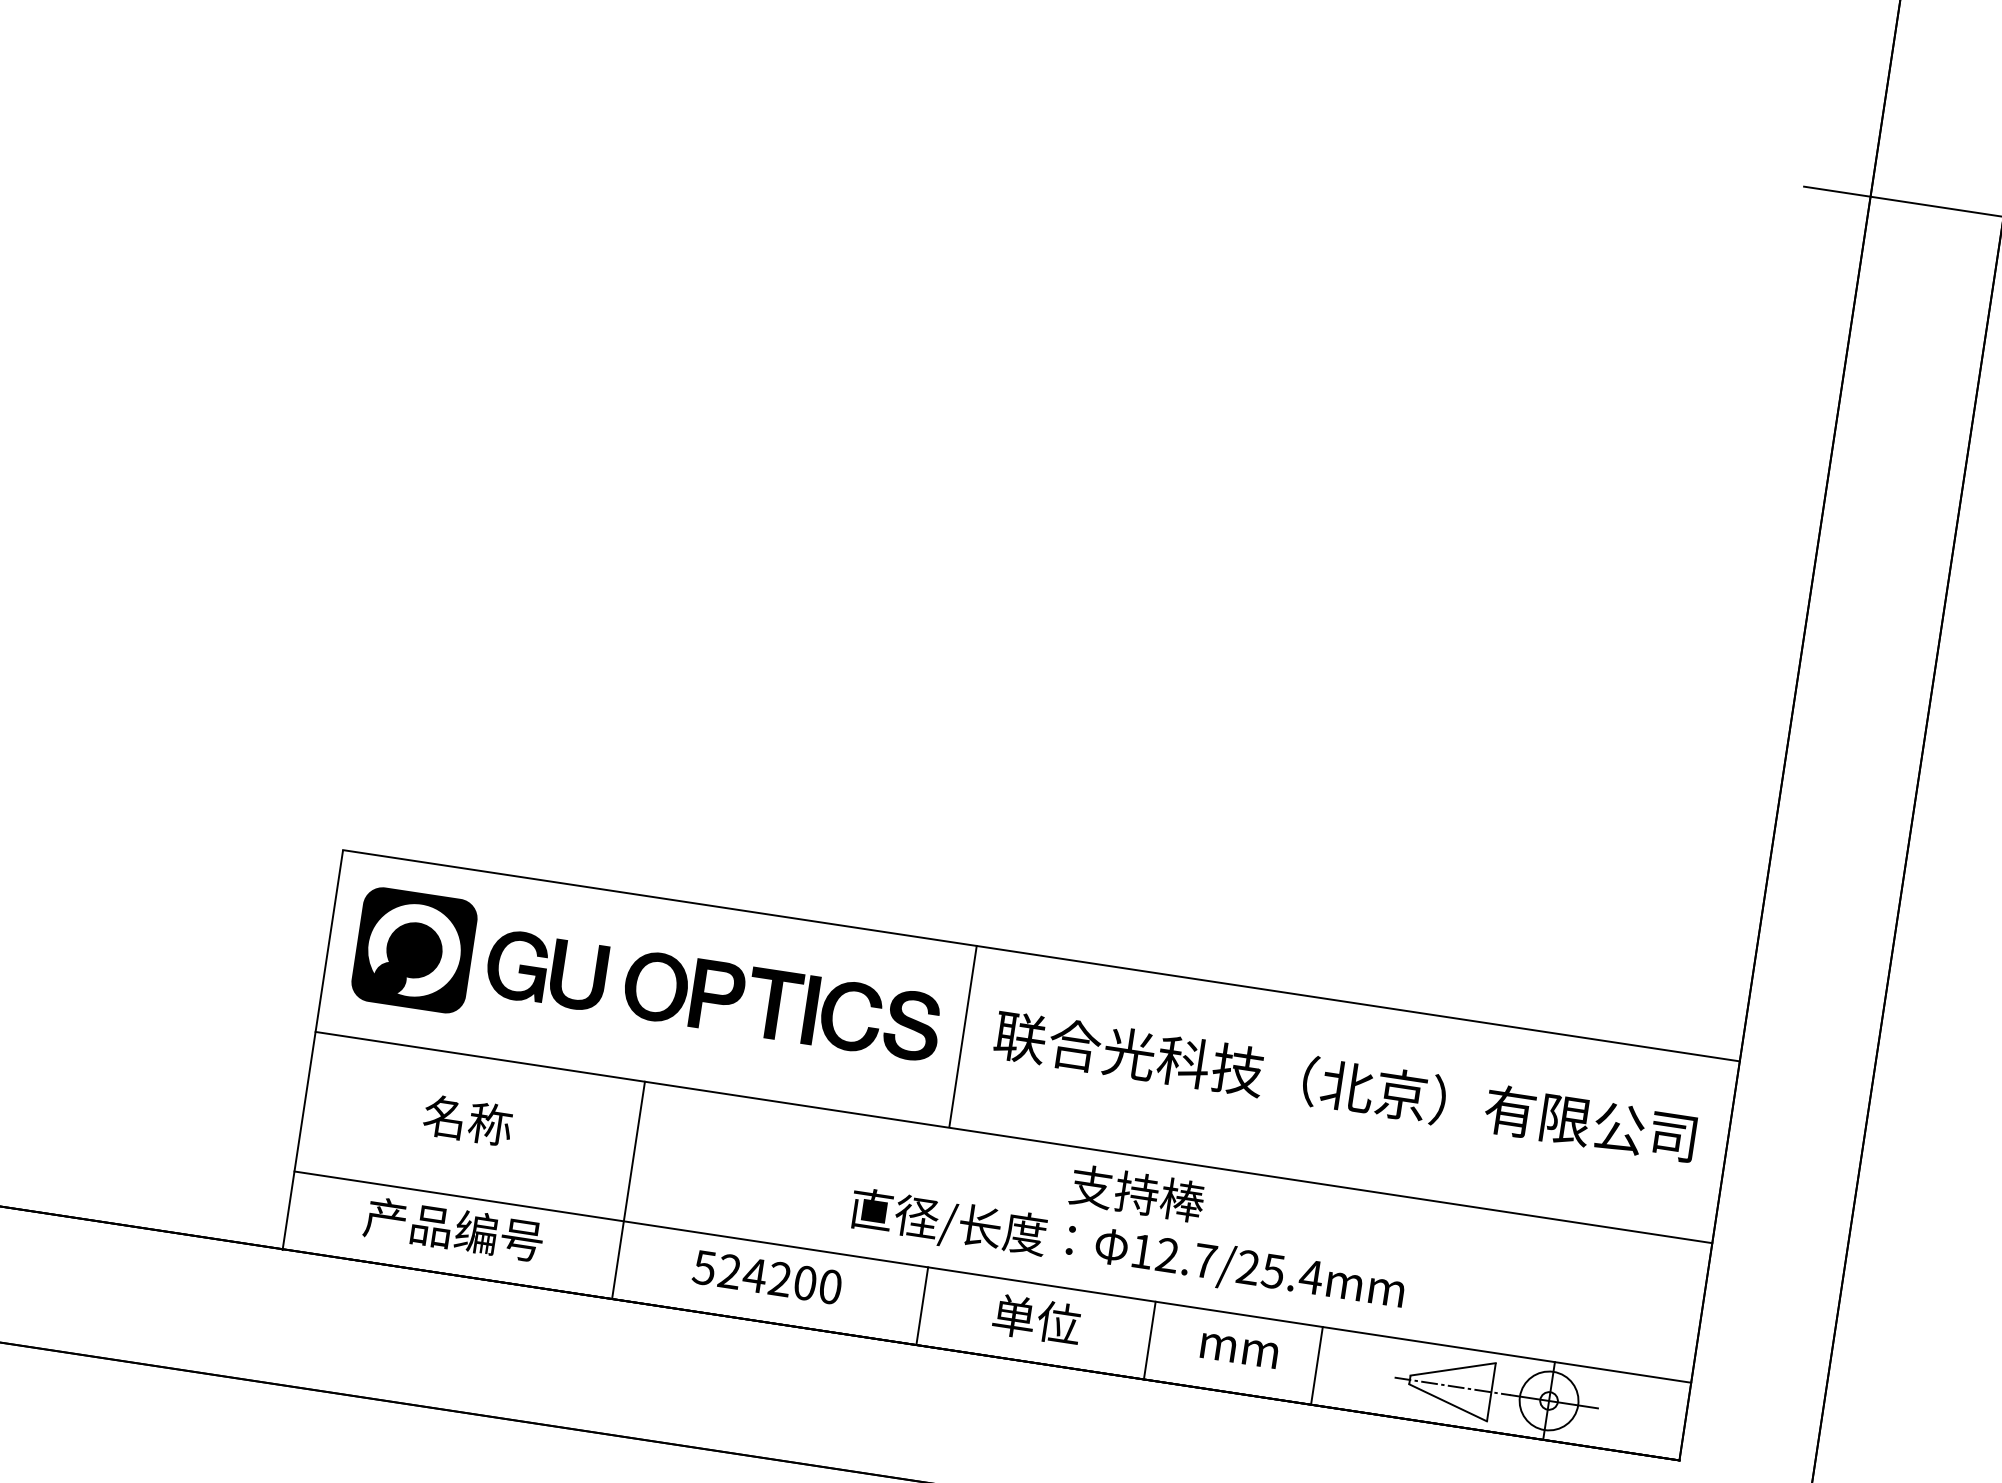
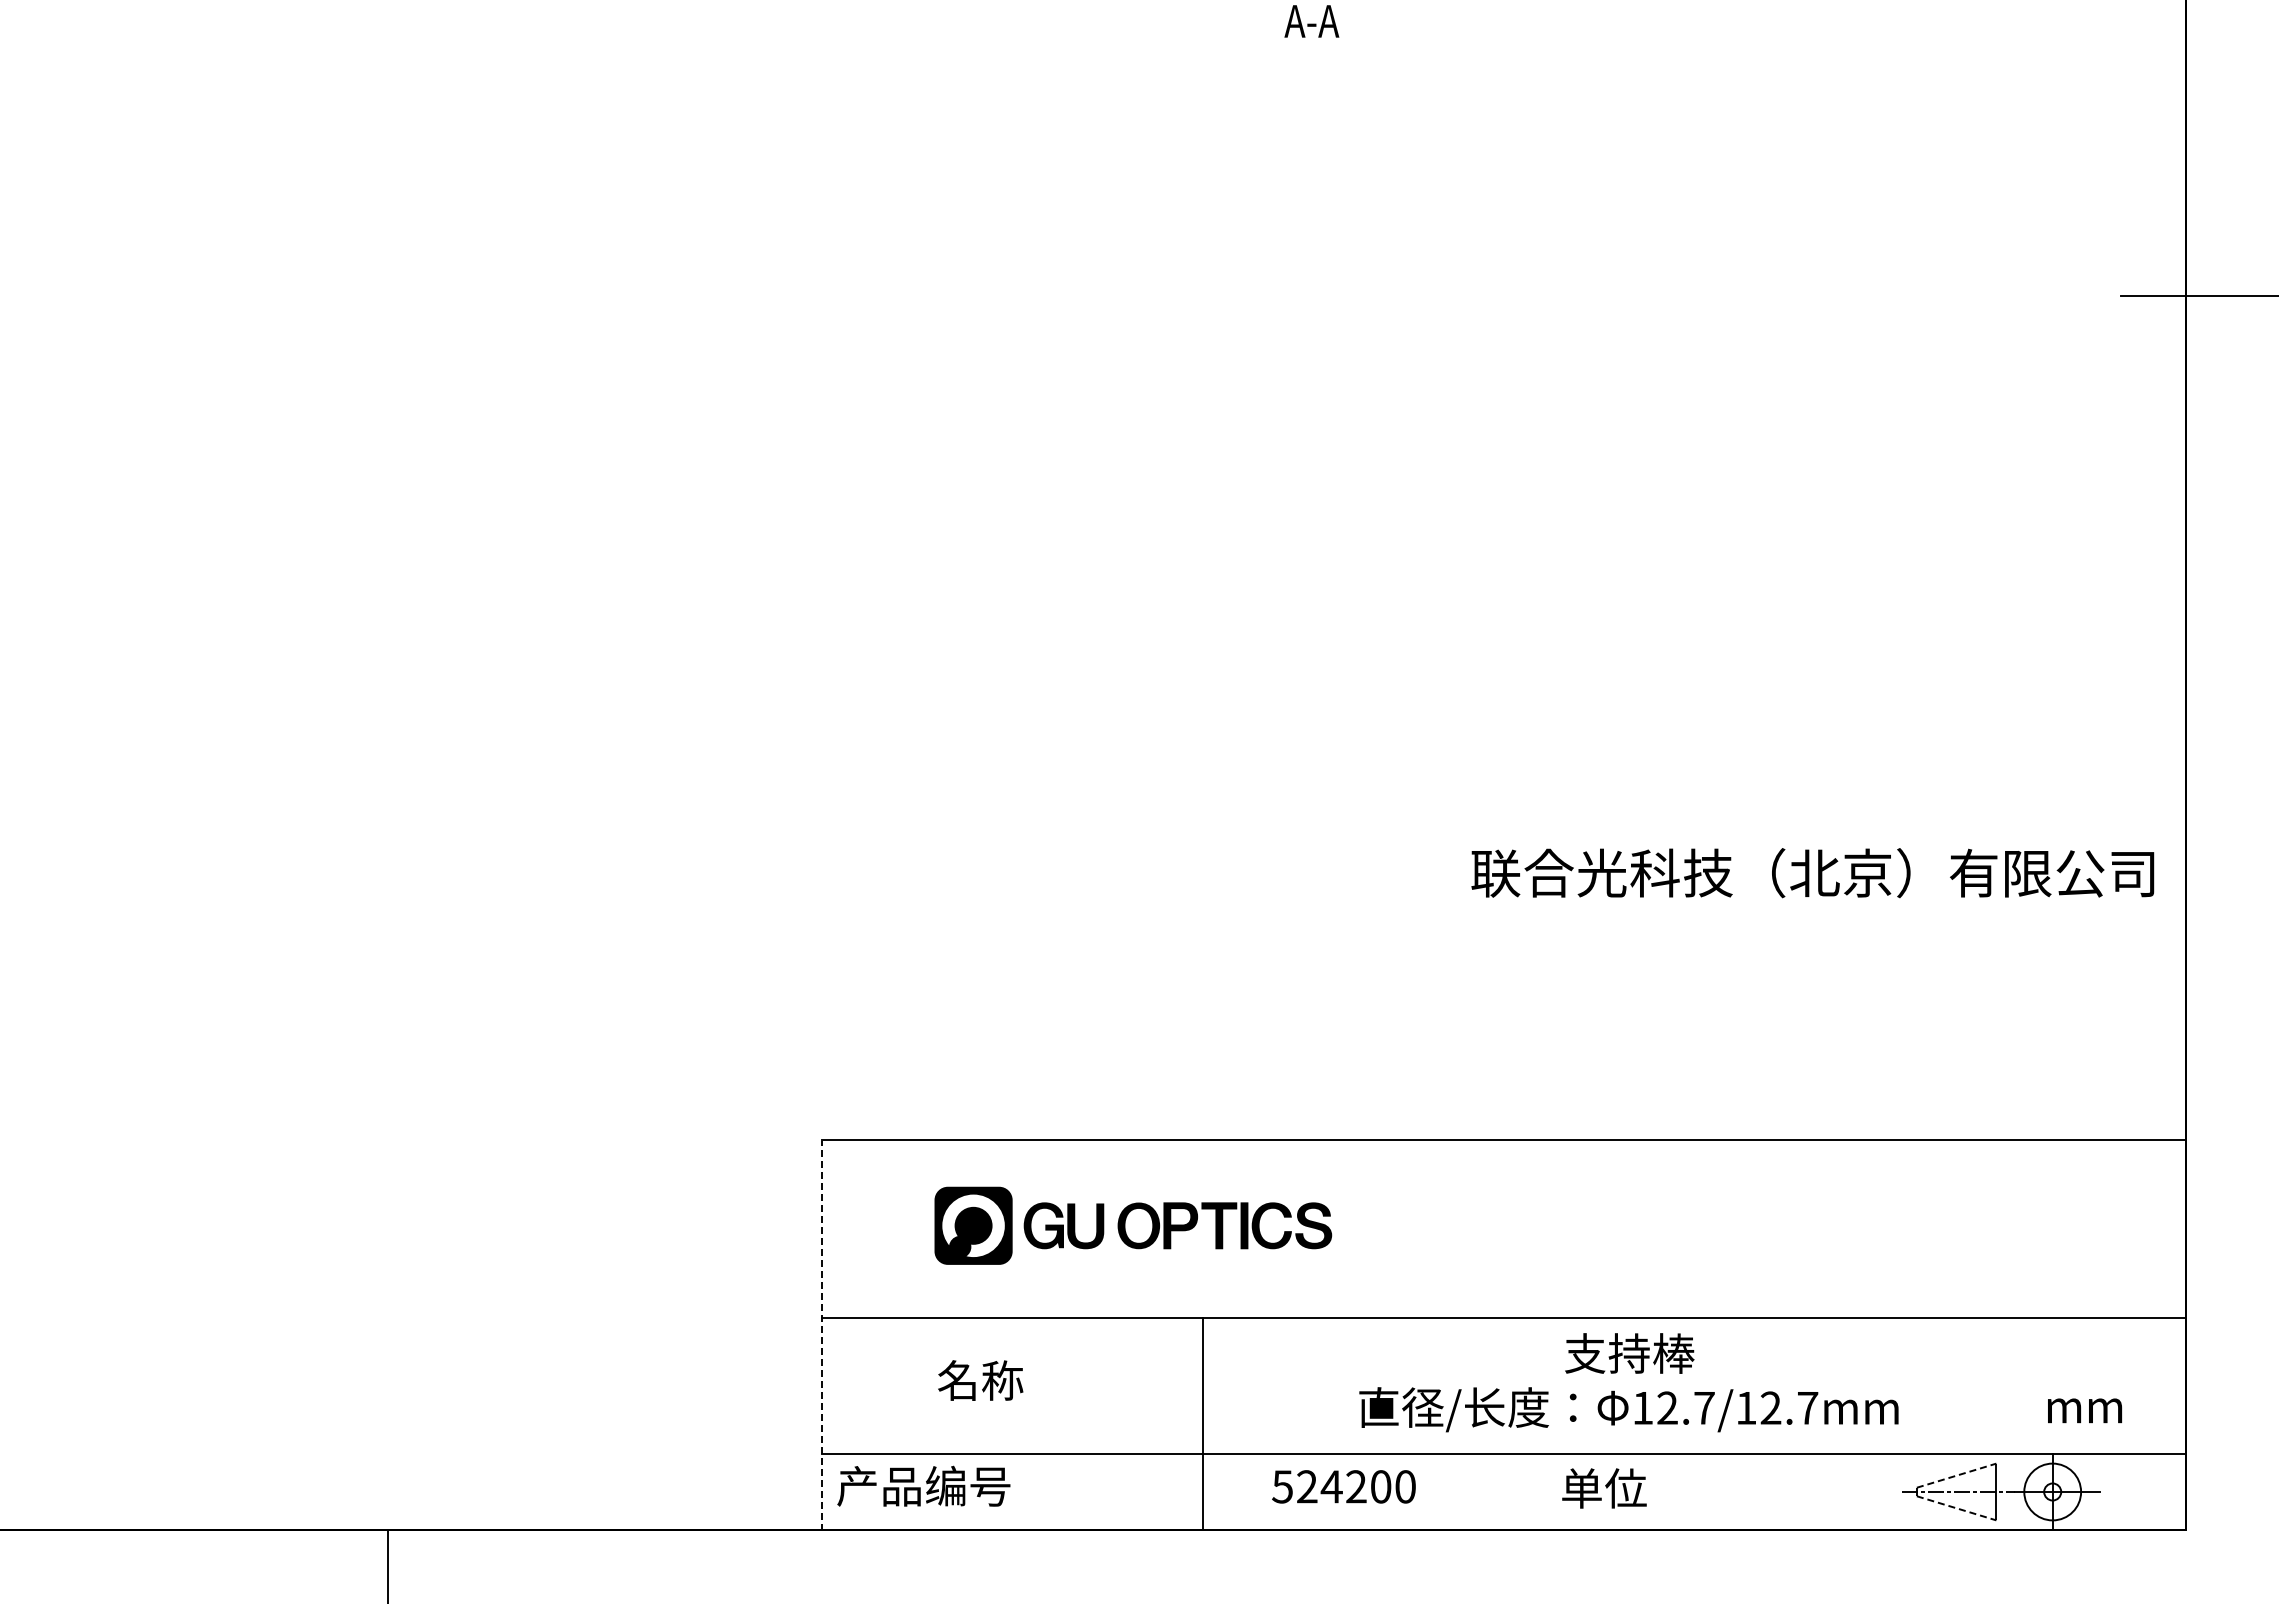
part: (648, 985) -> (1133, 1225), size x0.7
line: (962, 1036) -> (1440, 1228), removed
line: (312, 1050) -> (822, 1335), solid -> dashed
text: (1344, 1086) -> (1812, 873), moved
line: (628, 1189) -> (1202, 1423), moved
text: (453, 1228) -> (923, 1485), moved
text: (1280, 1271) -> (1777, 1407), 12.7/25.4mm -> 12.7/12.7mm
text: (766, 1276) -> (1343, 1486), moved
line: (921, 1305) -> (1440, 1491), removed
text: (1037, 1319) -> (1604, 1488), moved
line: (1149, 1340) -> (1662, 1491), removed
text: (1238, 1350) -> (2084, 1410), moved
line: (1317, 1365) -> (1826, 1491), removed
line: (1453, 1369) -> (1956, 1475), solid -> dashed
line: (1447, 1402) -> (1956, 1508), solid -> dashed

